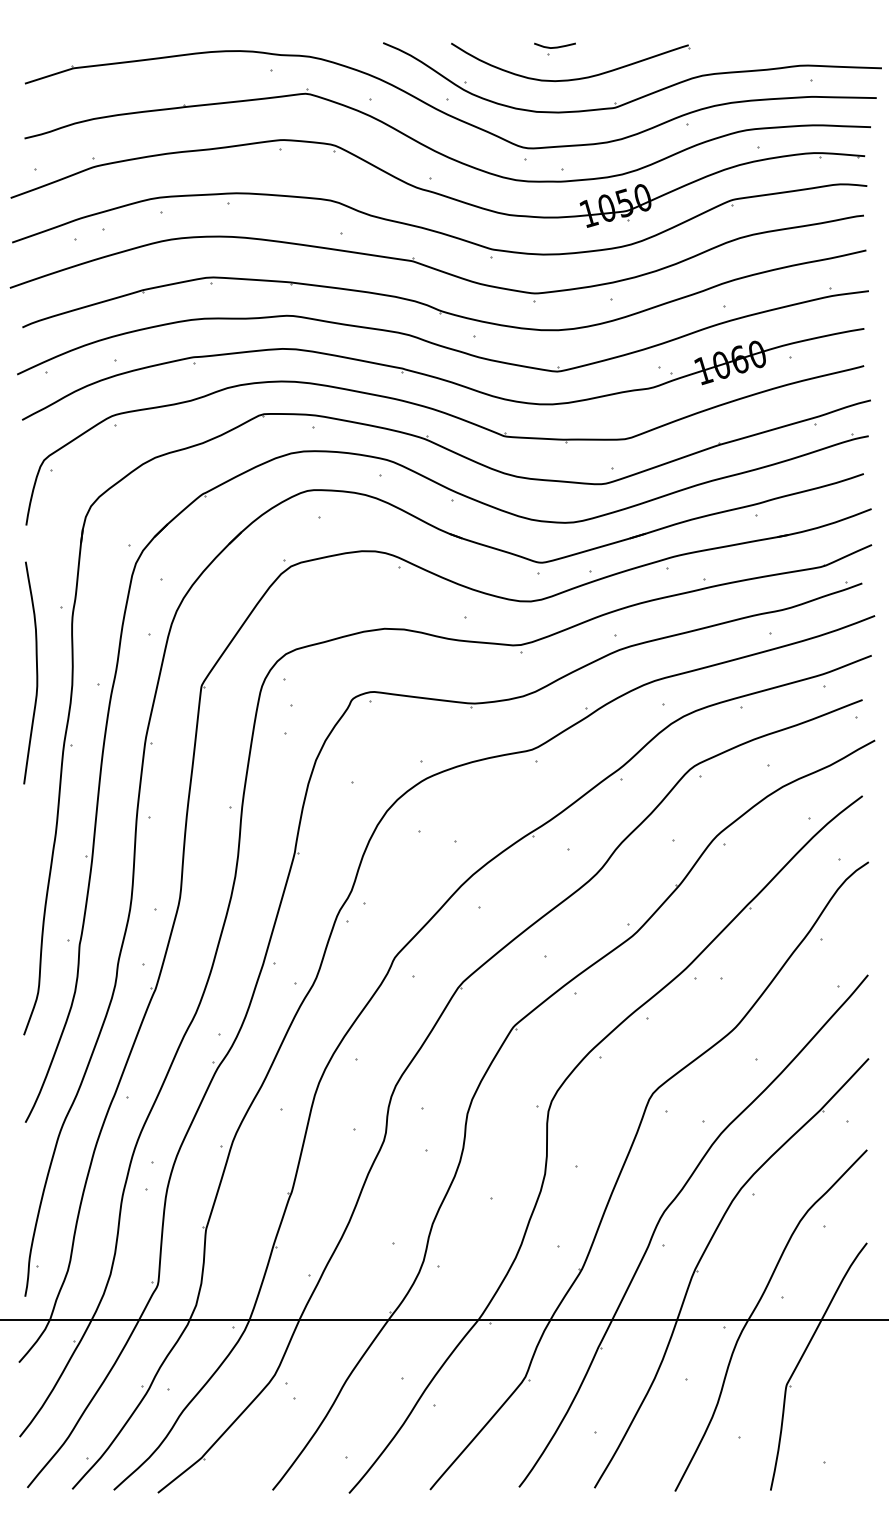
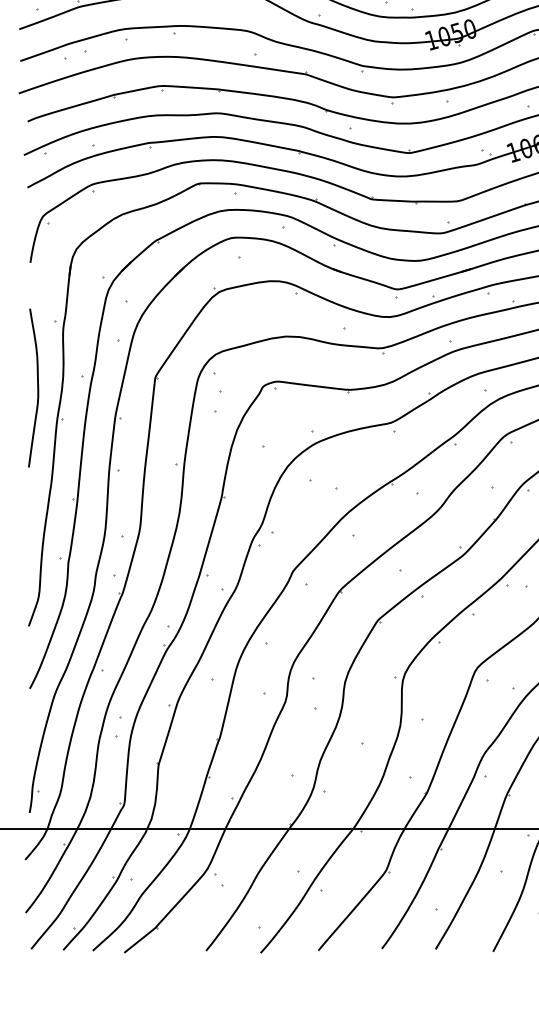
curve: (36, 672) -> (37, 387), moved

